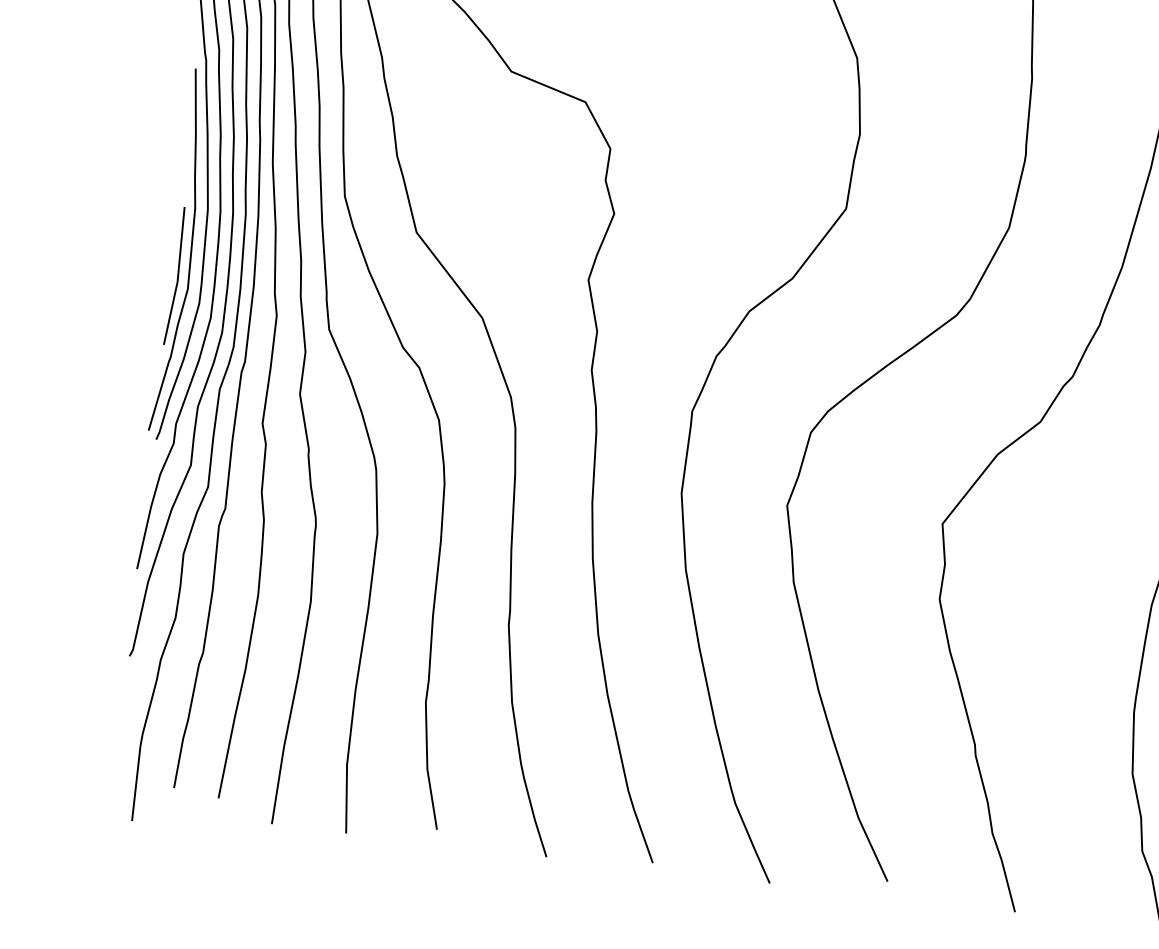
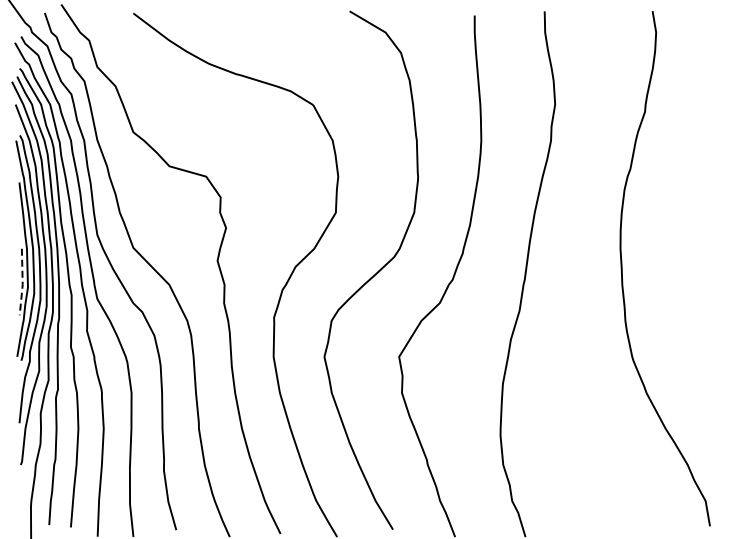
line: (177, 277) -> (22, 282), solid -> dashed

